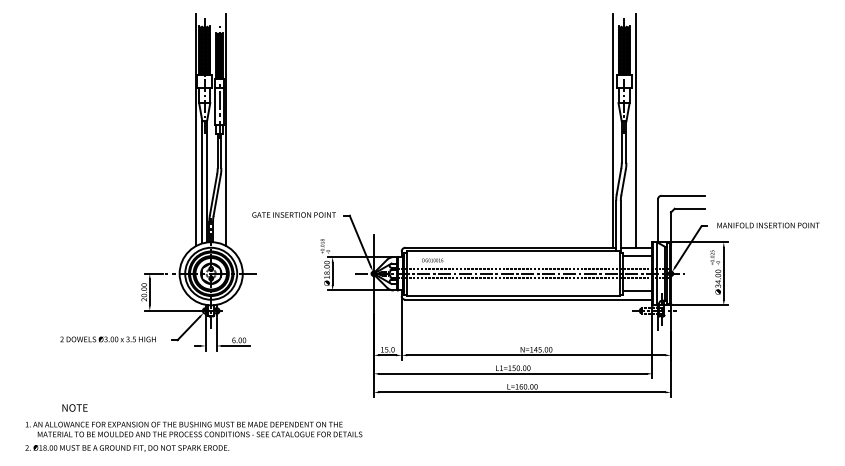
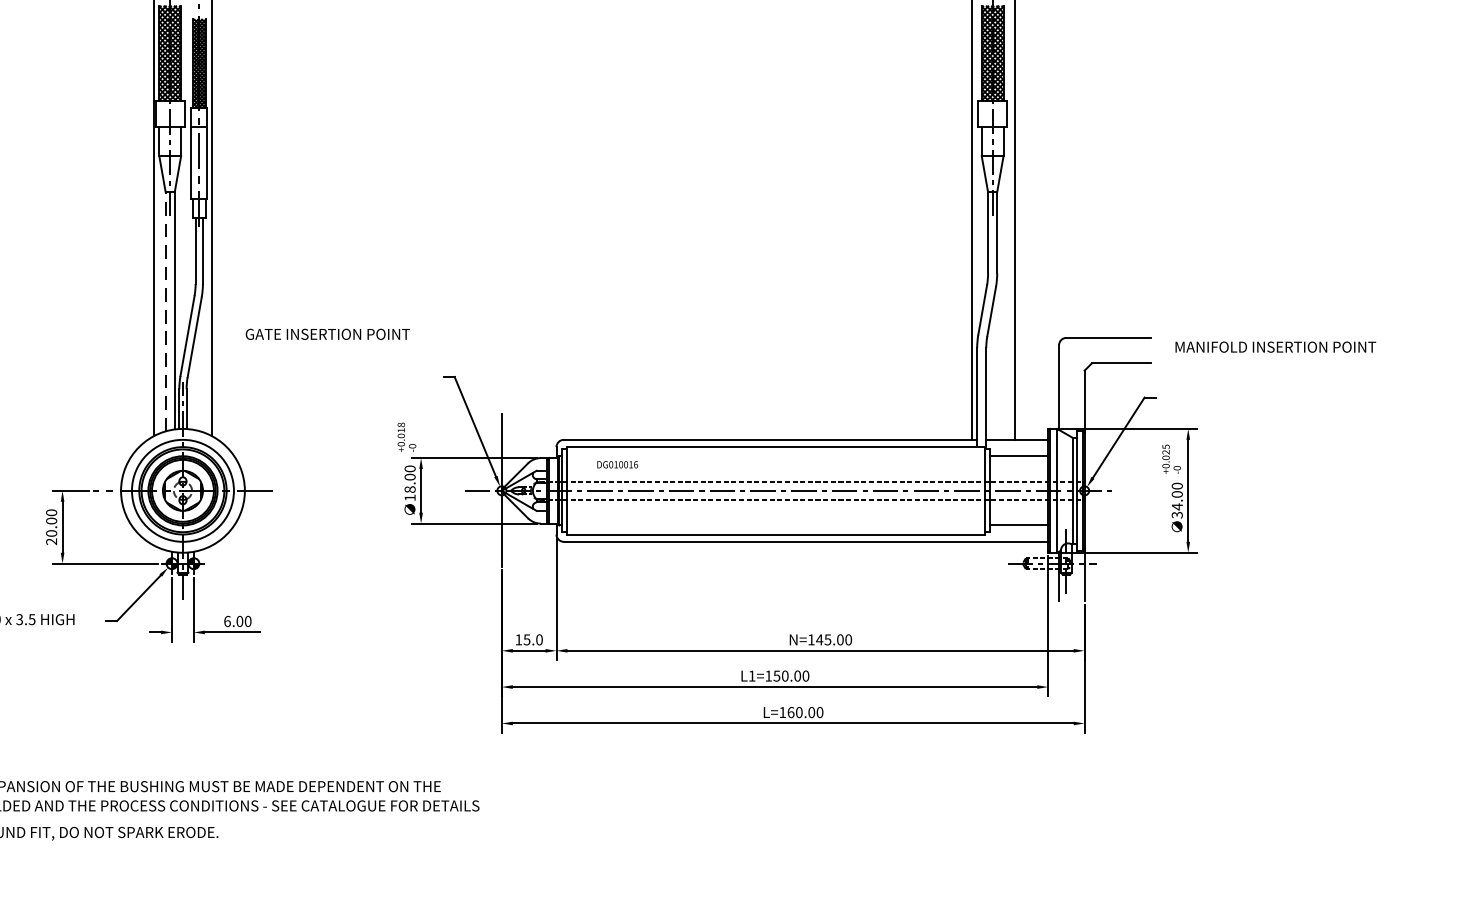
line: (202, 182) -> (165, 311), solid -> dashed
text: (293, 214) -> (326, 333), moved
text: (768, 225) -> (1275, 347), moved

